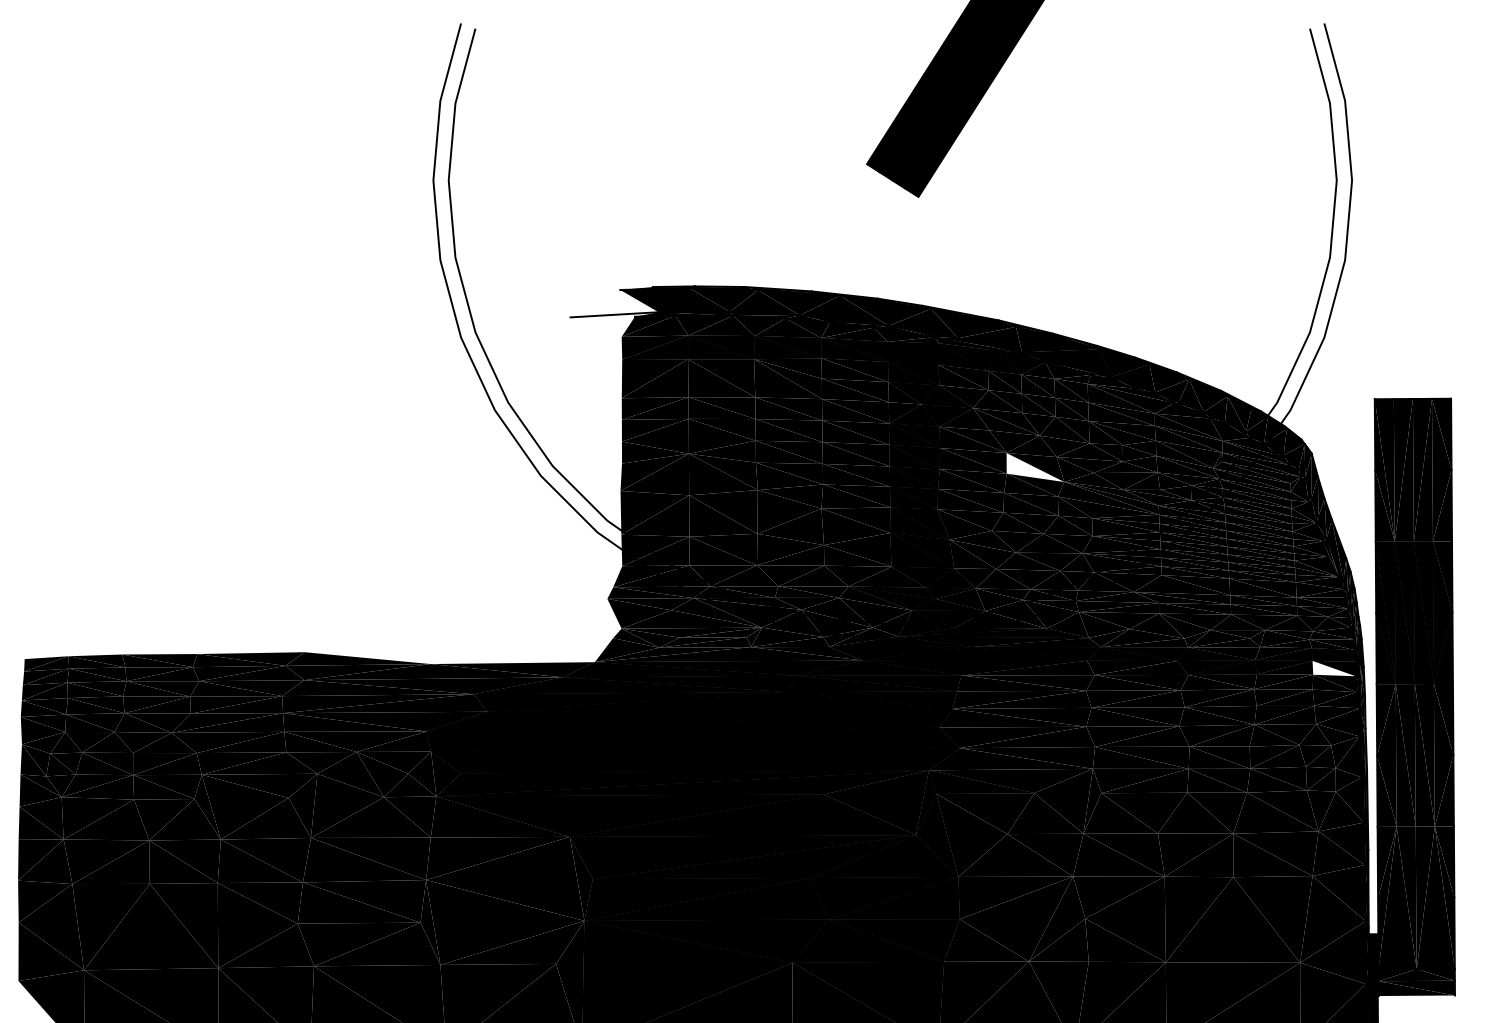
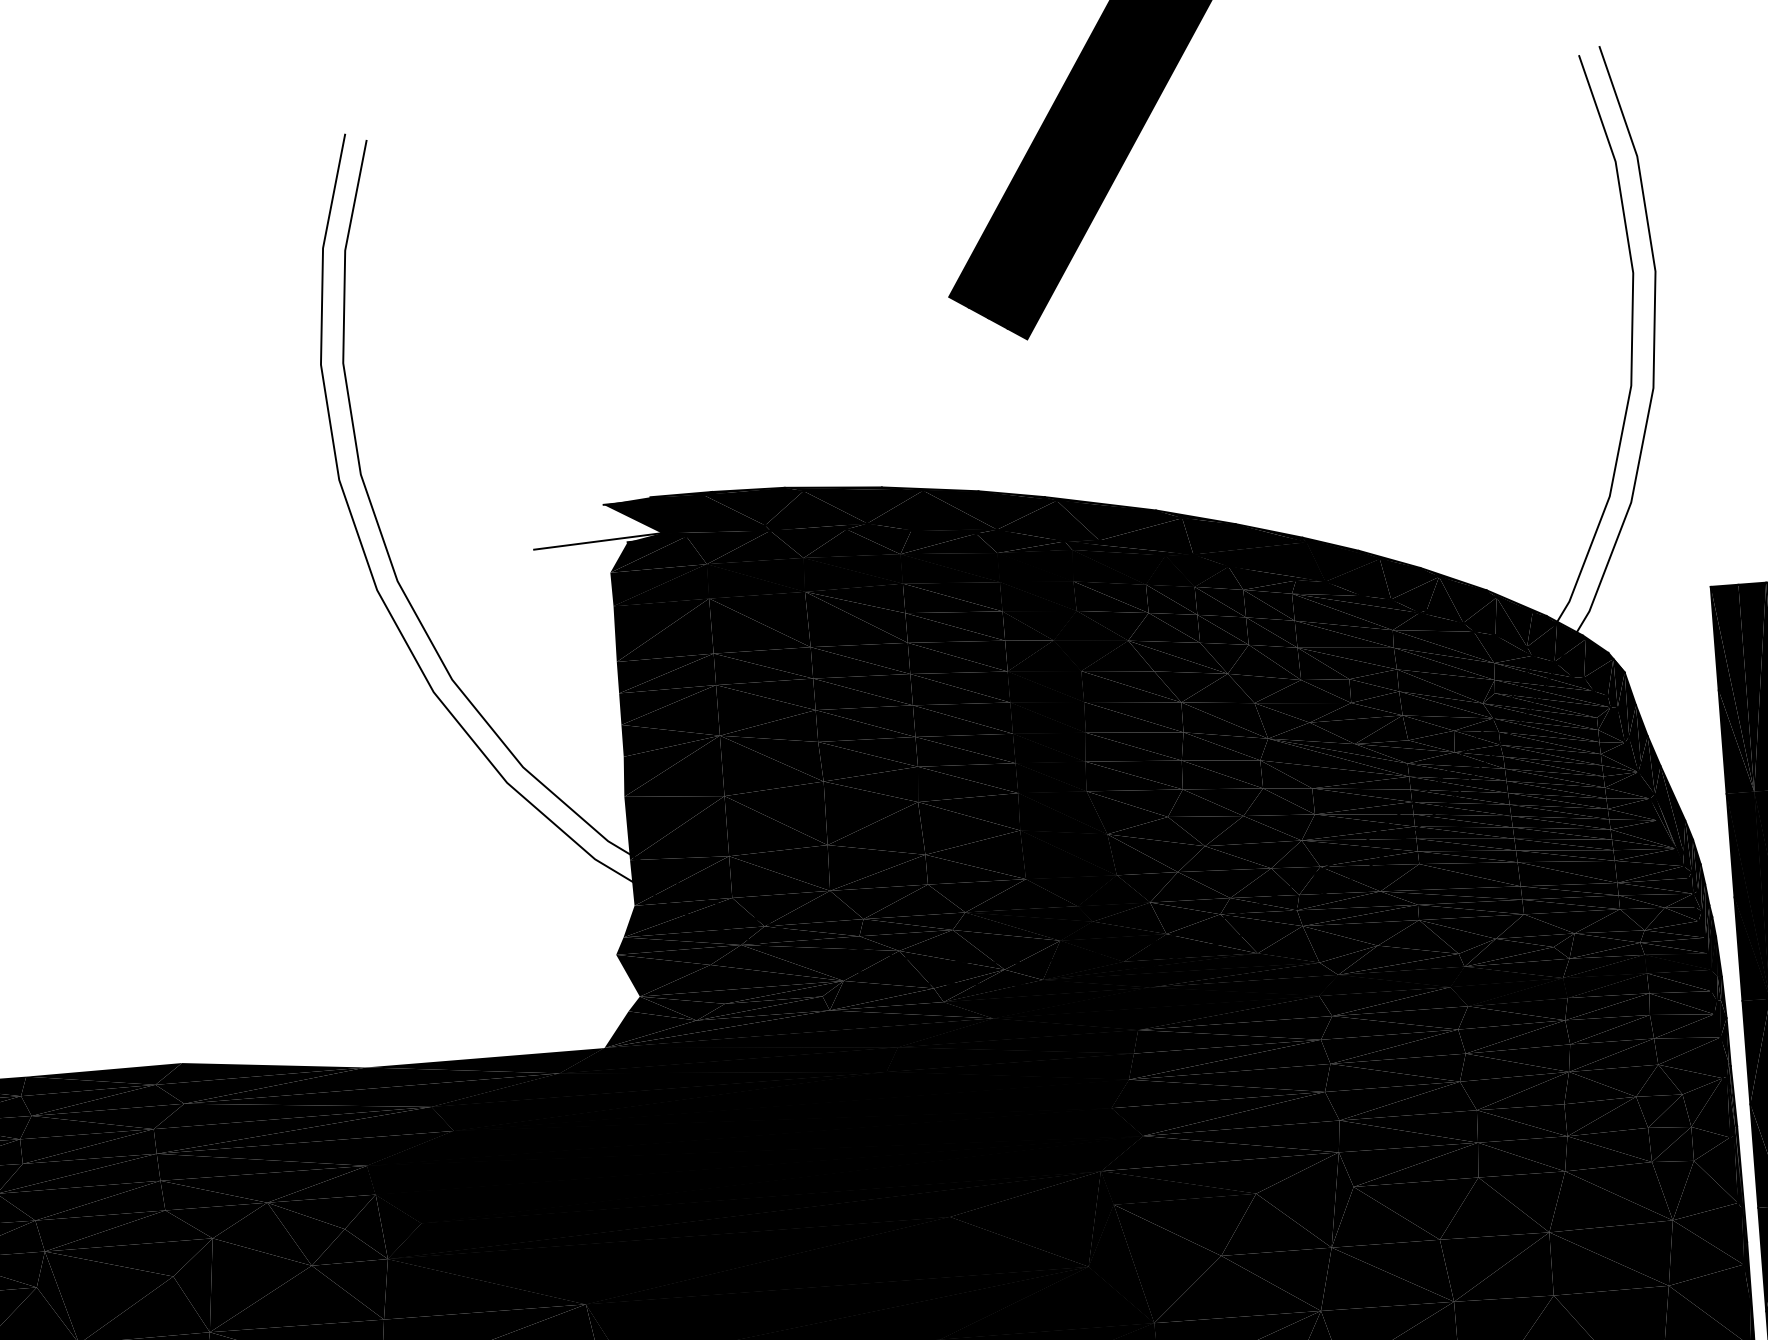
fill: (1035, 467) -> (1224, 720), added
fill: (1333, 668) -> (1678, 982), added

